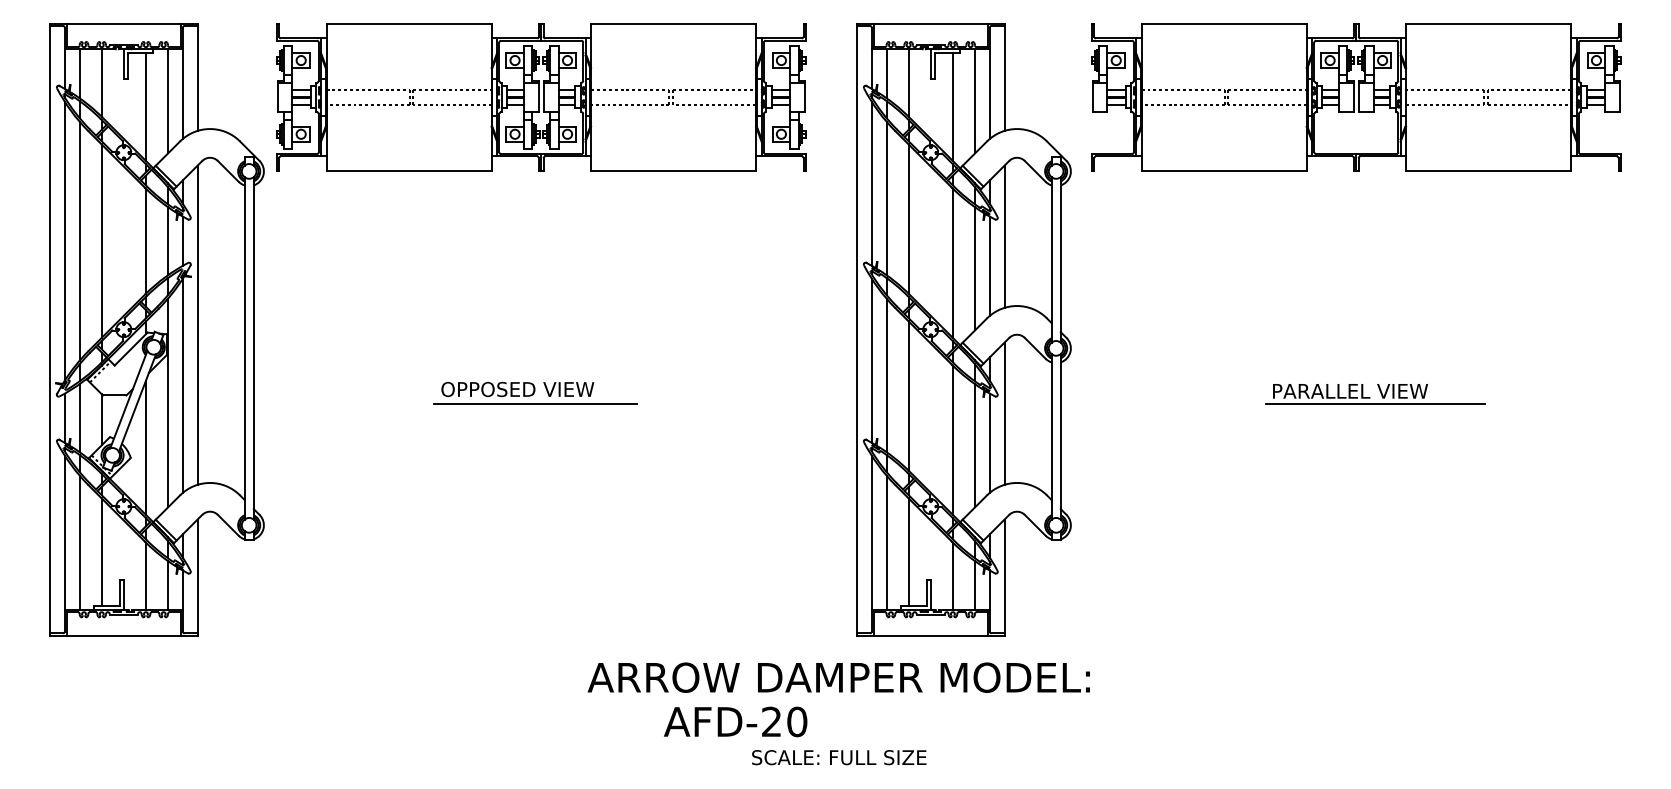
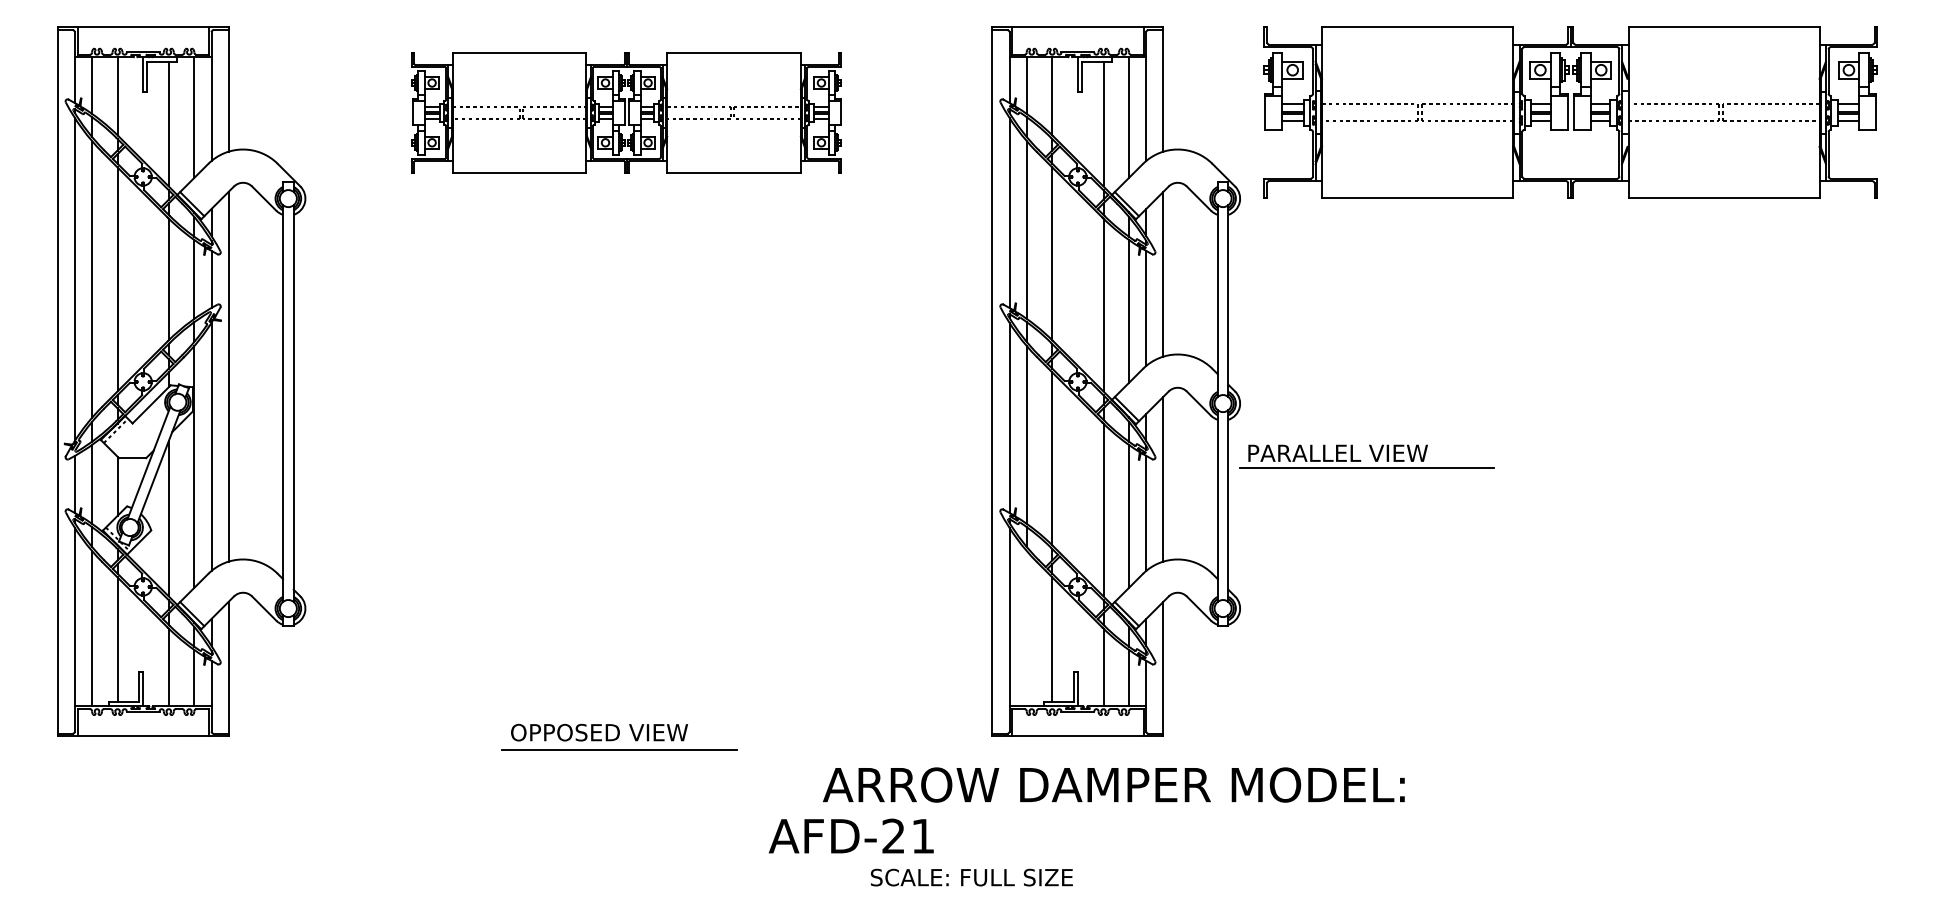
part: (541, 97) -> (626, 112), size x0.7
part: (535, 392) -> (620, 736), moved
part: (1375, 394) -> (1367, 457), moved
line: (886, 542) -> (1026, 628), removed
text: (838, 677) -> (1113, 784), moved
text: (797, 721) -> (923, 835), AFD-20 -> AFD-21

